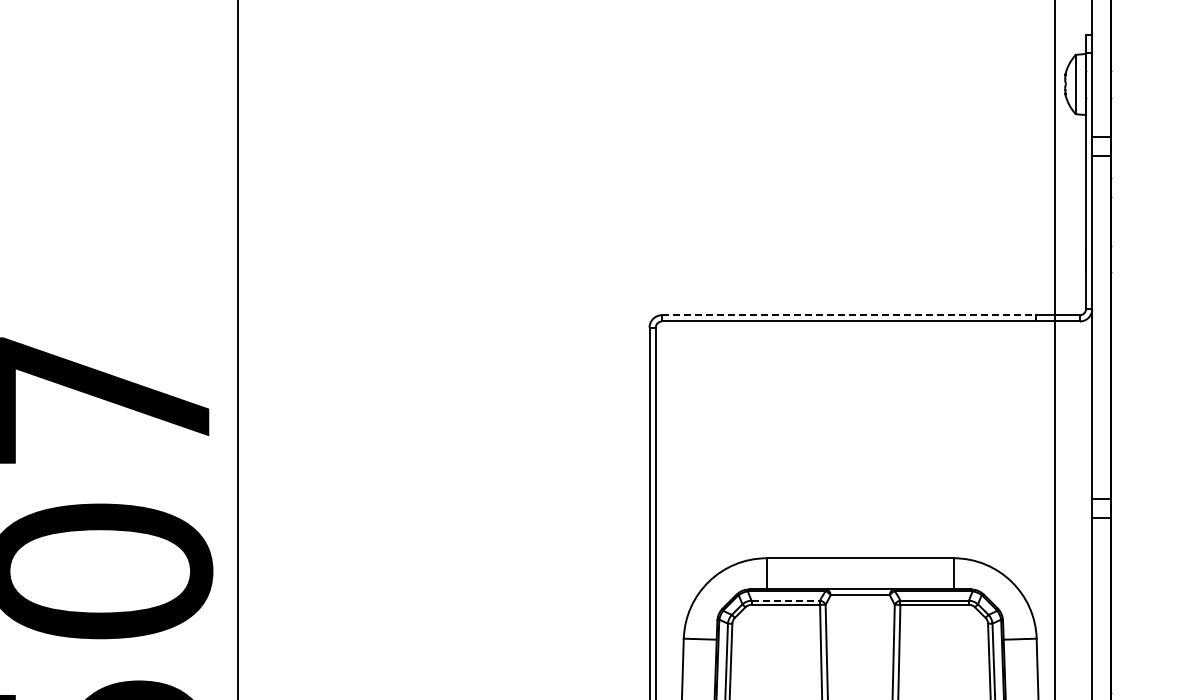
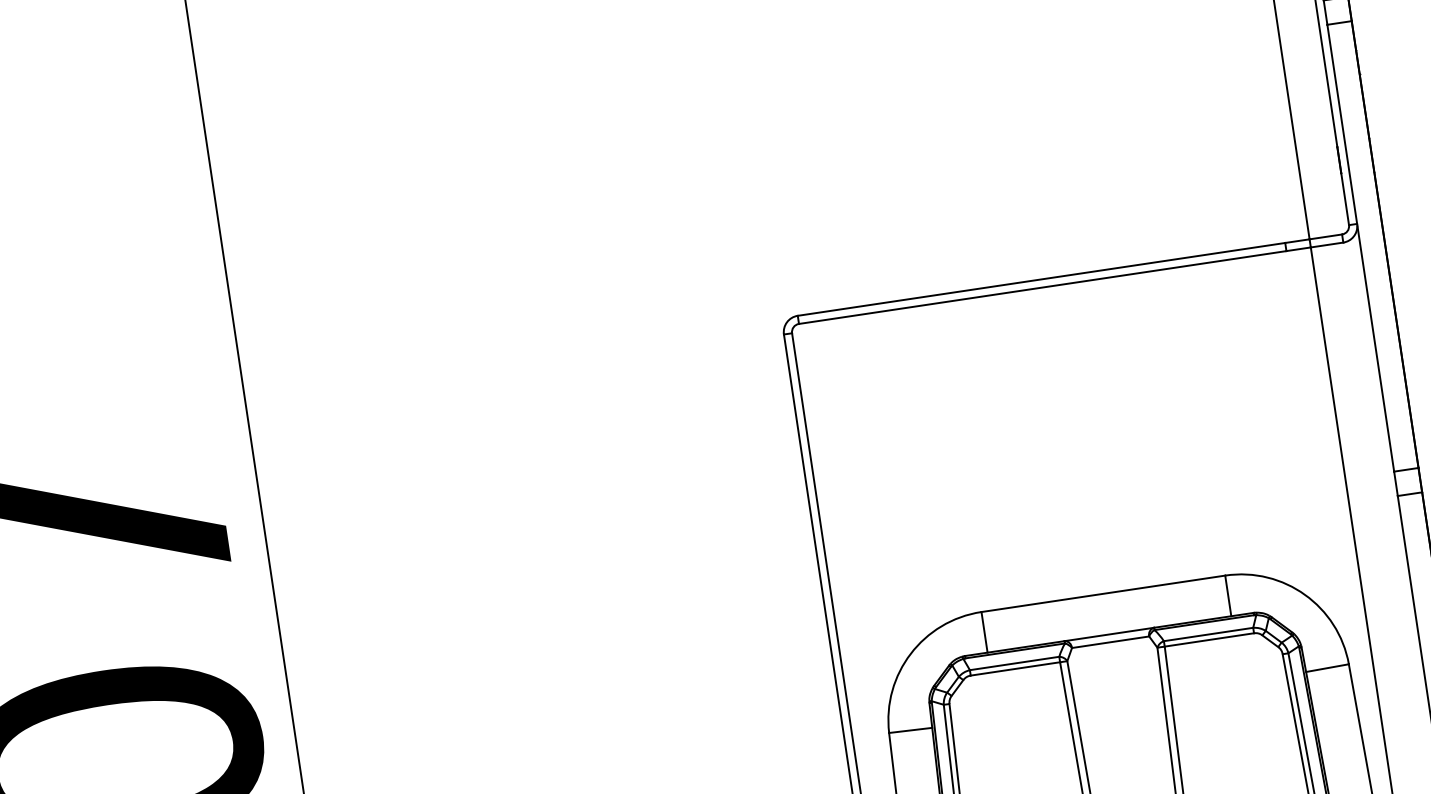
line: (849, 315) -> (1042, 279), dashed -> solid
line: (786, 600) -> (1015, 663), dashed -> solid

